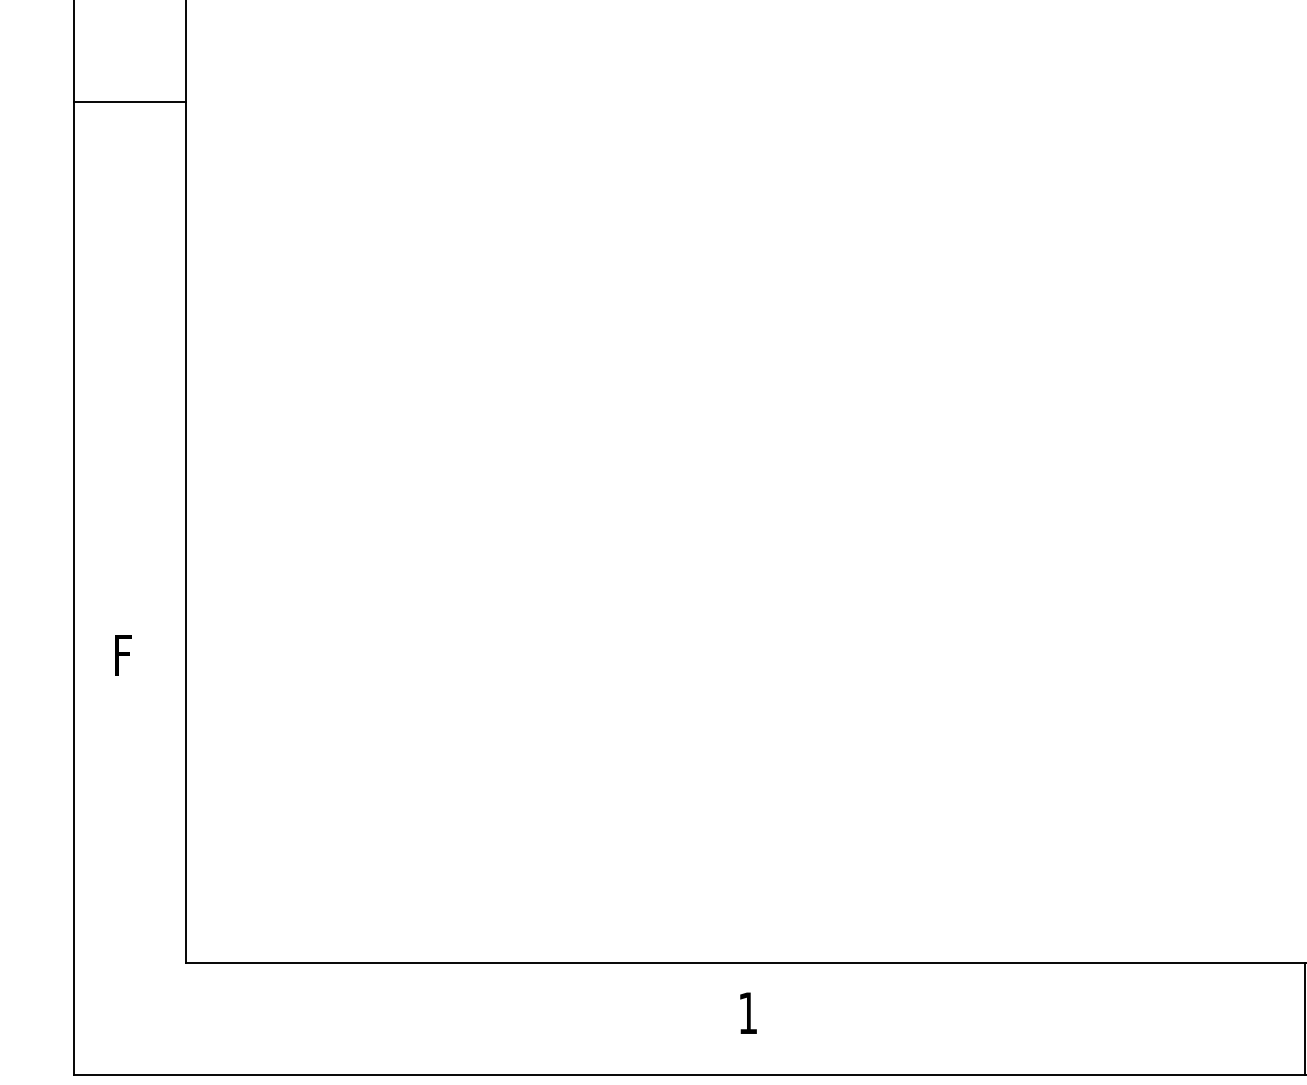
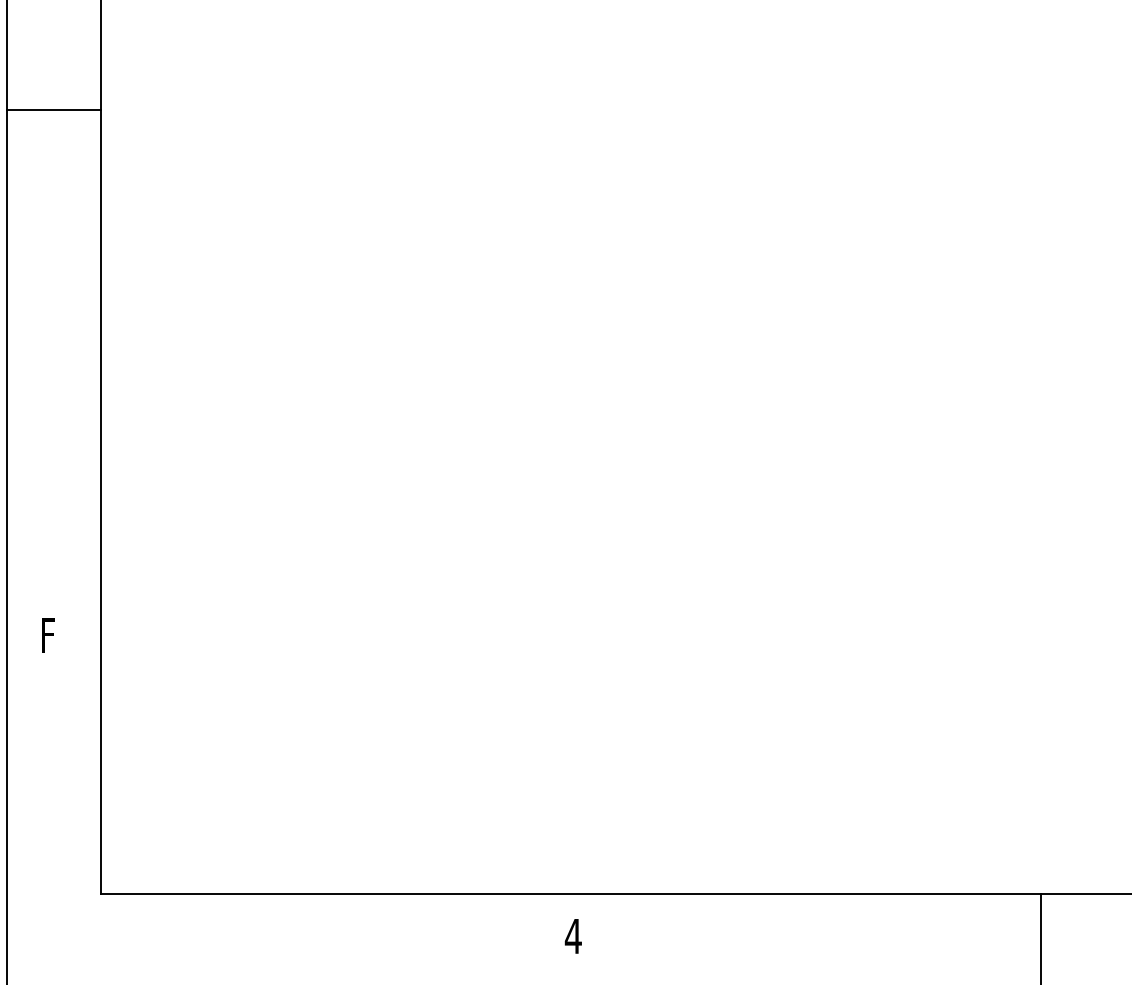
line: (130, 101) -> (54, 110), moved
text: (747, 1013) -> (572, 936), 1 -> 4

